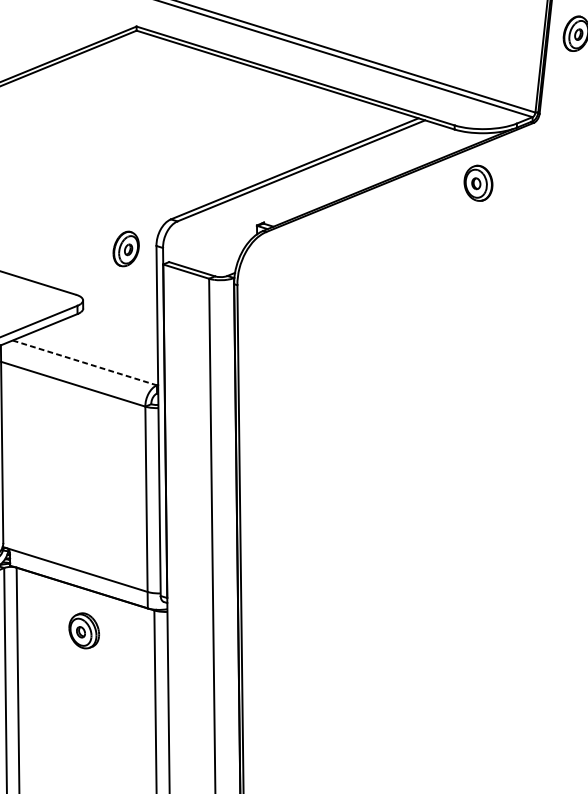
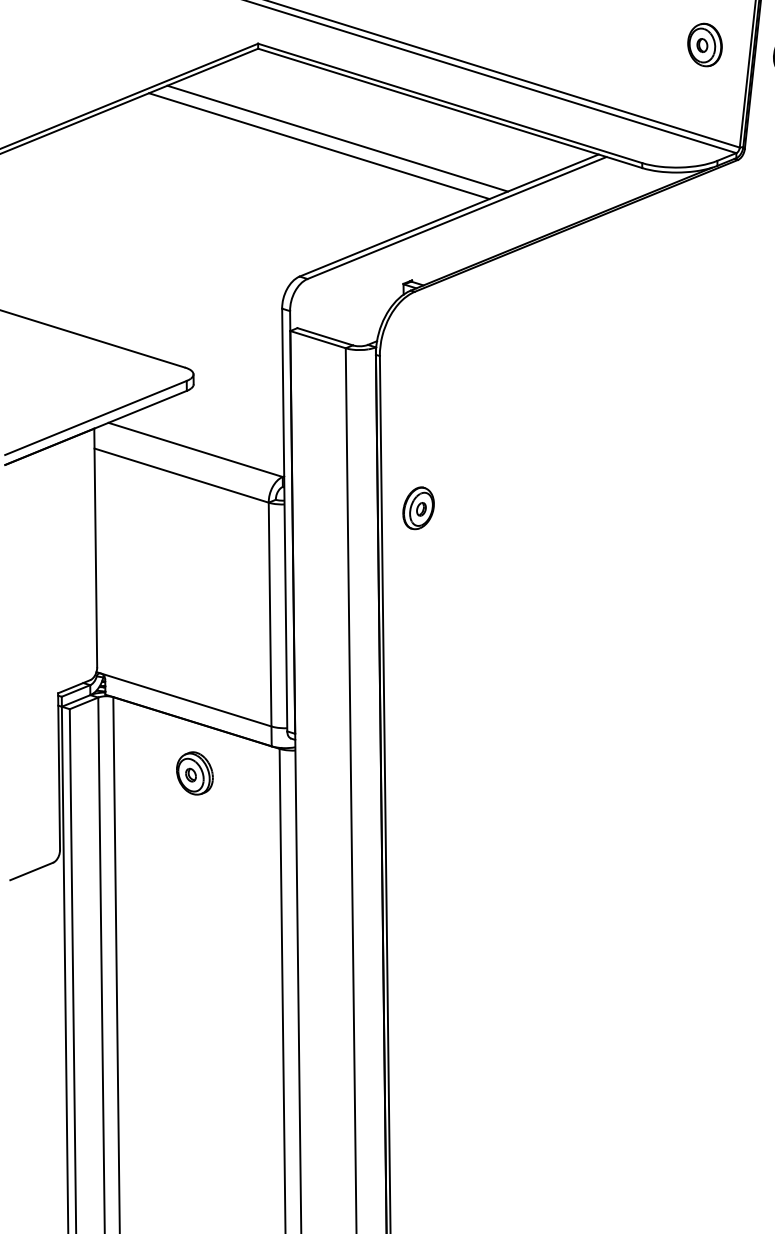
line: (202, 105) -> (337, 138), added
line: (187, 111) -> (319, 146), added
part: (478, 182) -> (704, 44), moved
part: (126, 249) -> (418, 508), moved
line: (85, 363) -> (196, 450), dashed -> solid

